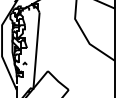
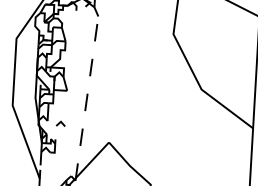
line: (36, 51) -> (86, 99), solid -> dashed

